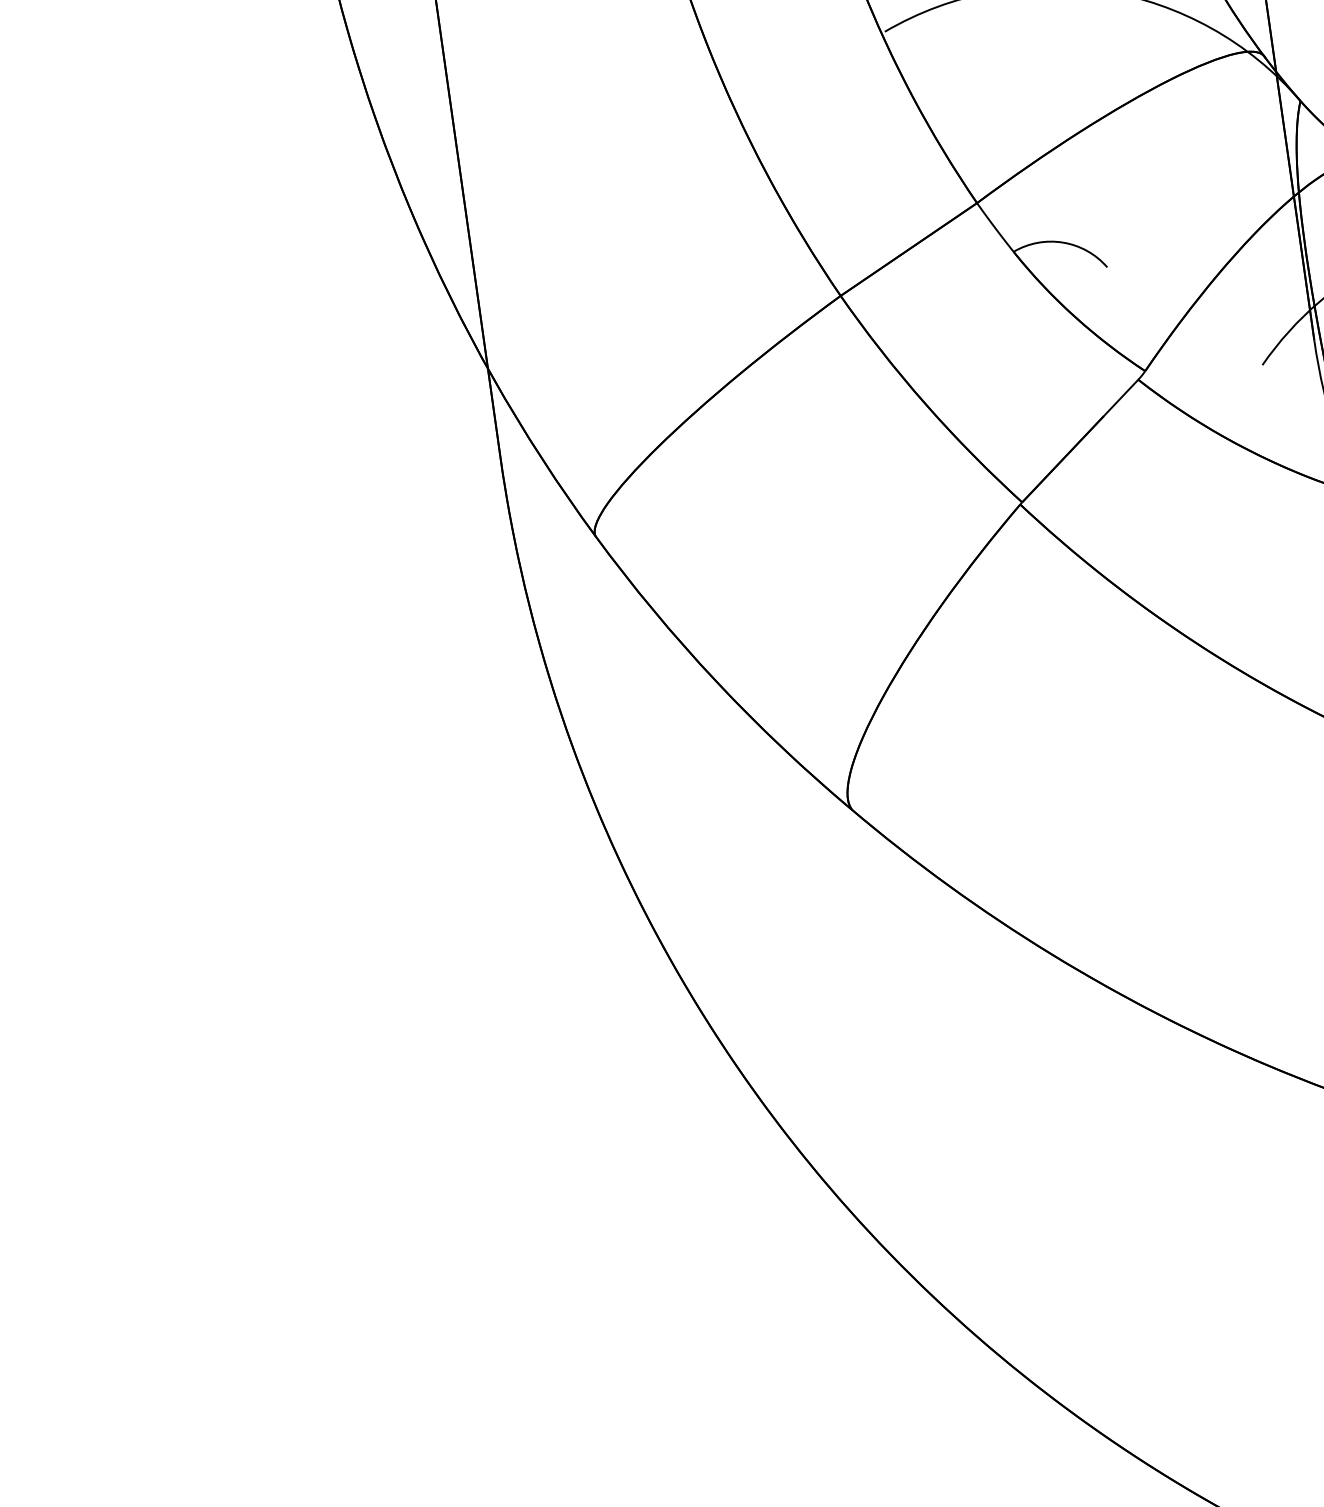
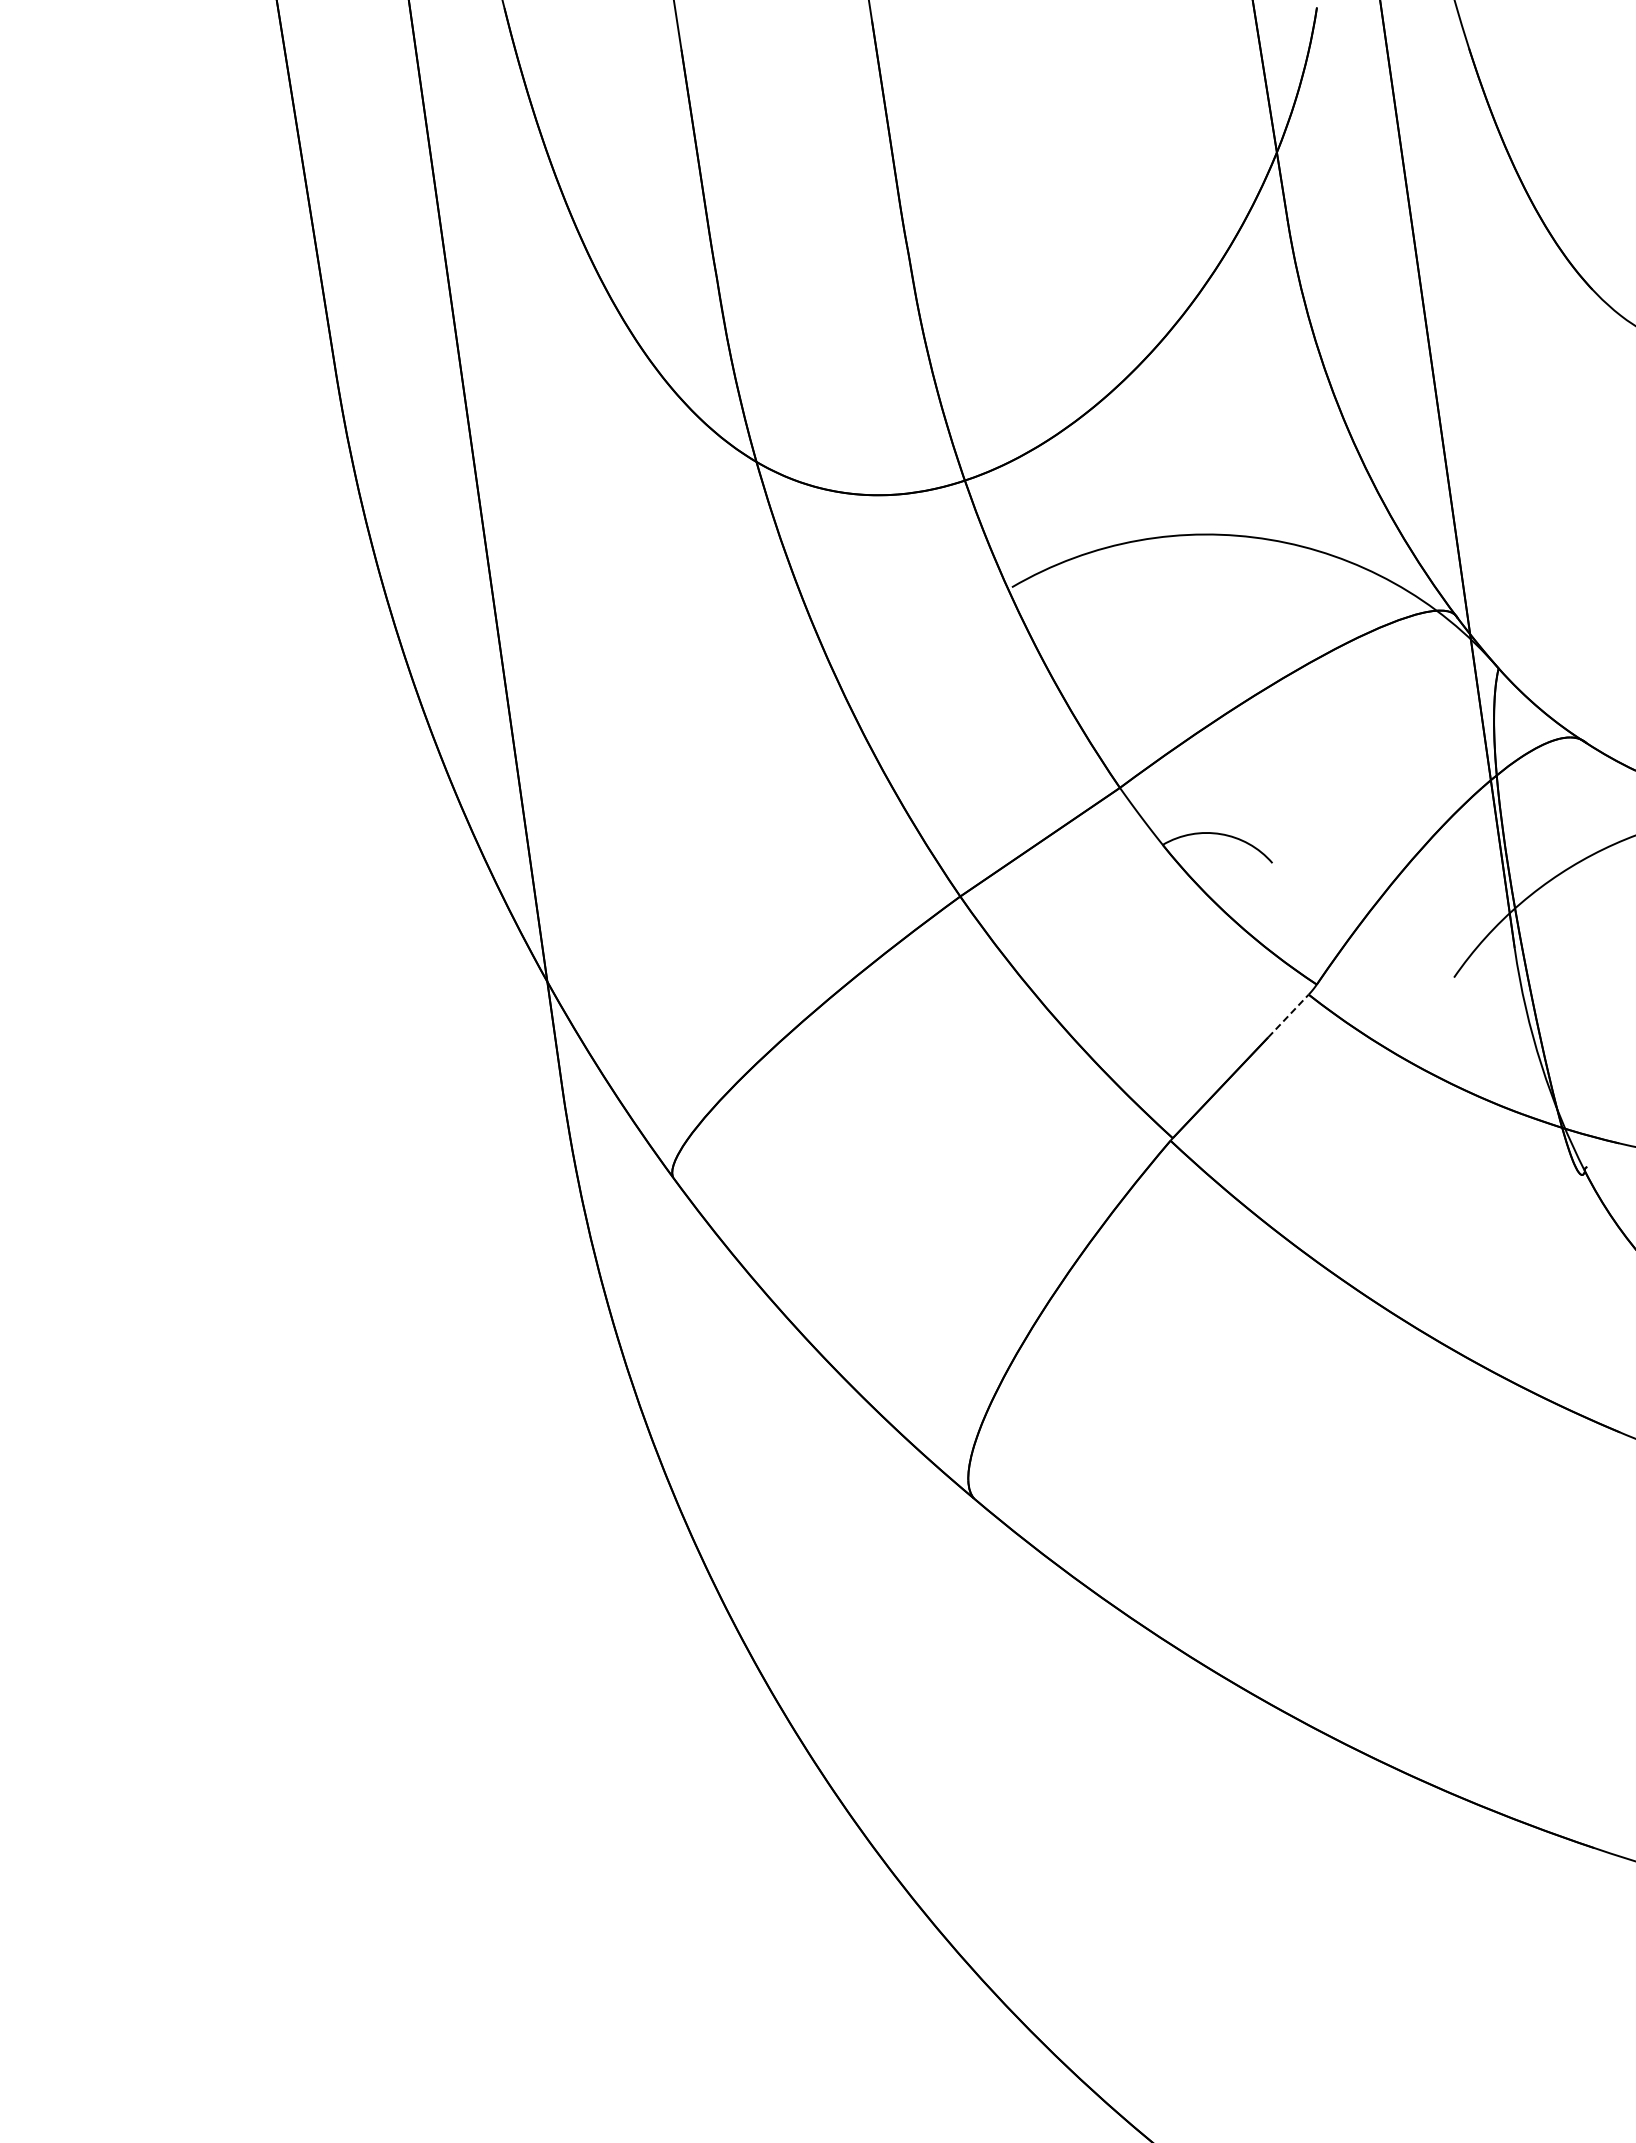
line: (1121, 397) -> (1288, 1015), solid -> dashed

